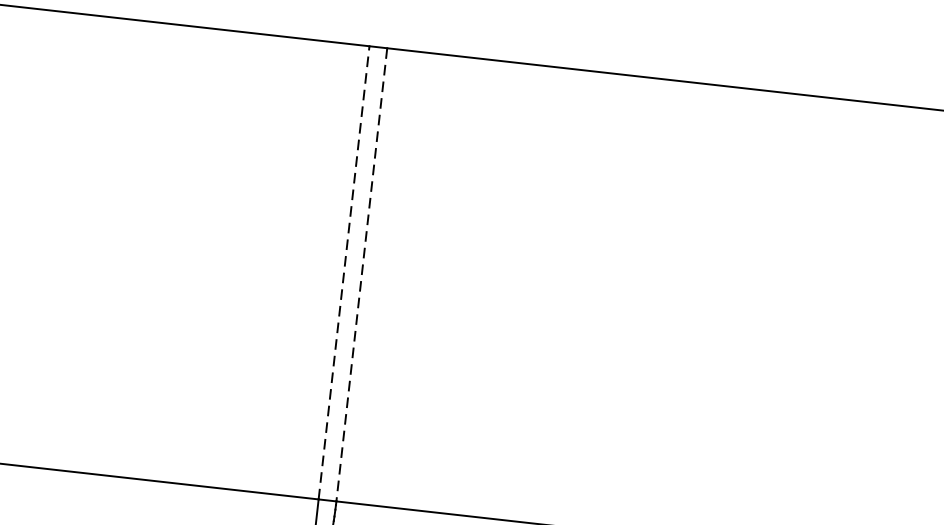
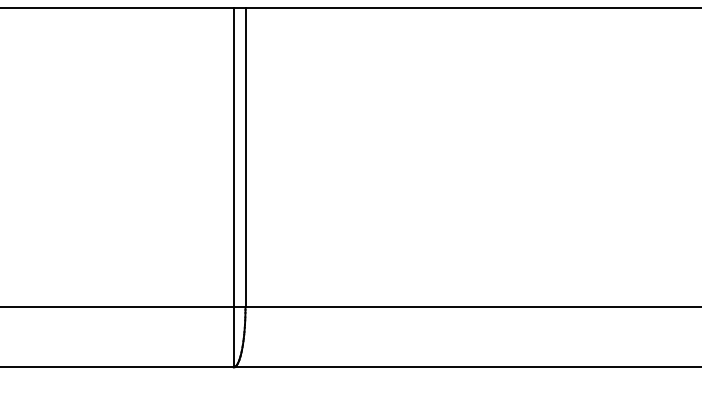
line: (343, 272) -> (233, 157), dashed -> solid
line: (361, 274) -> (245, 157), dashed -> solid

